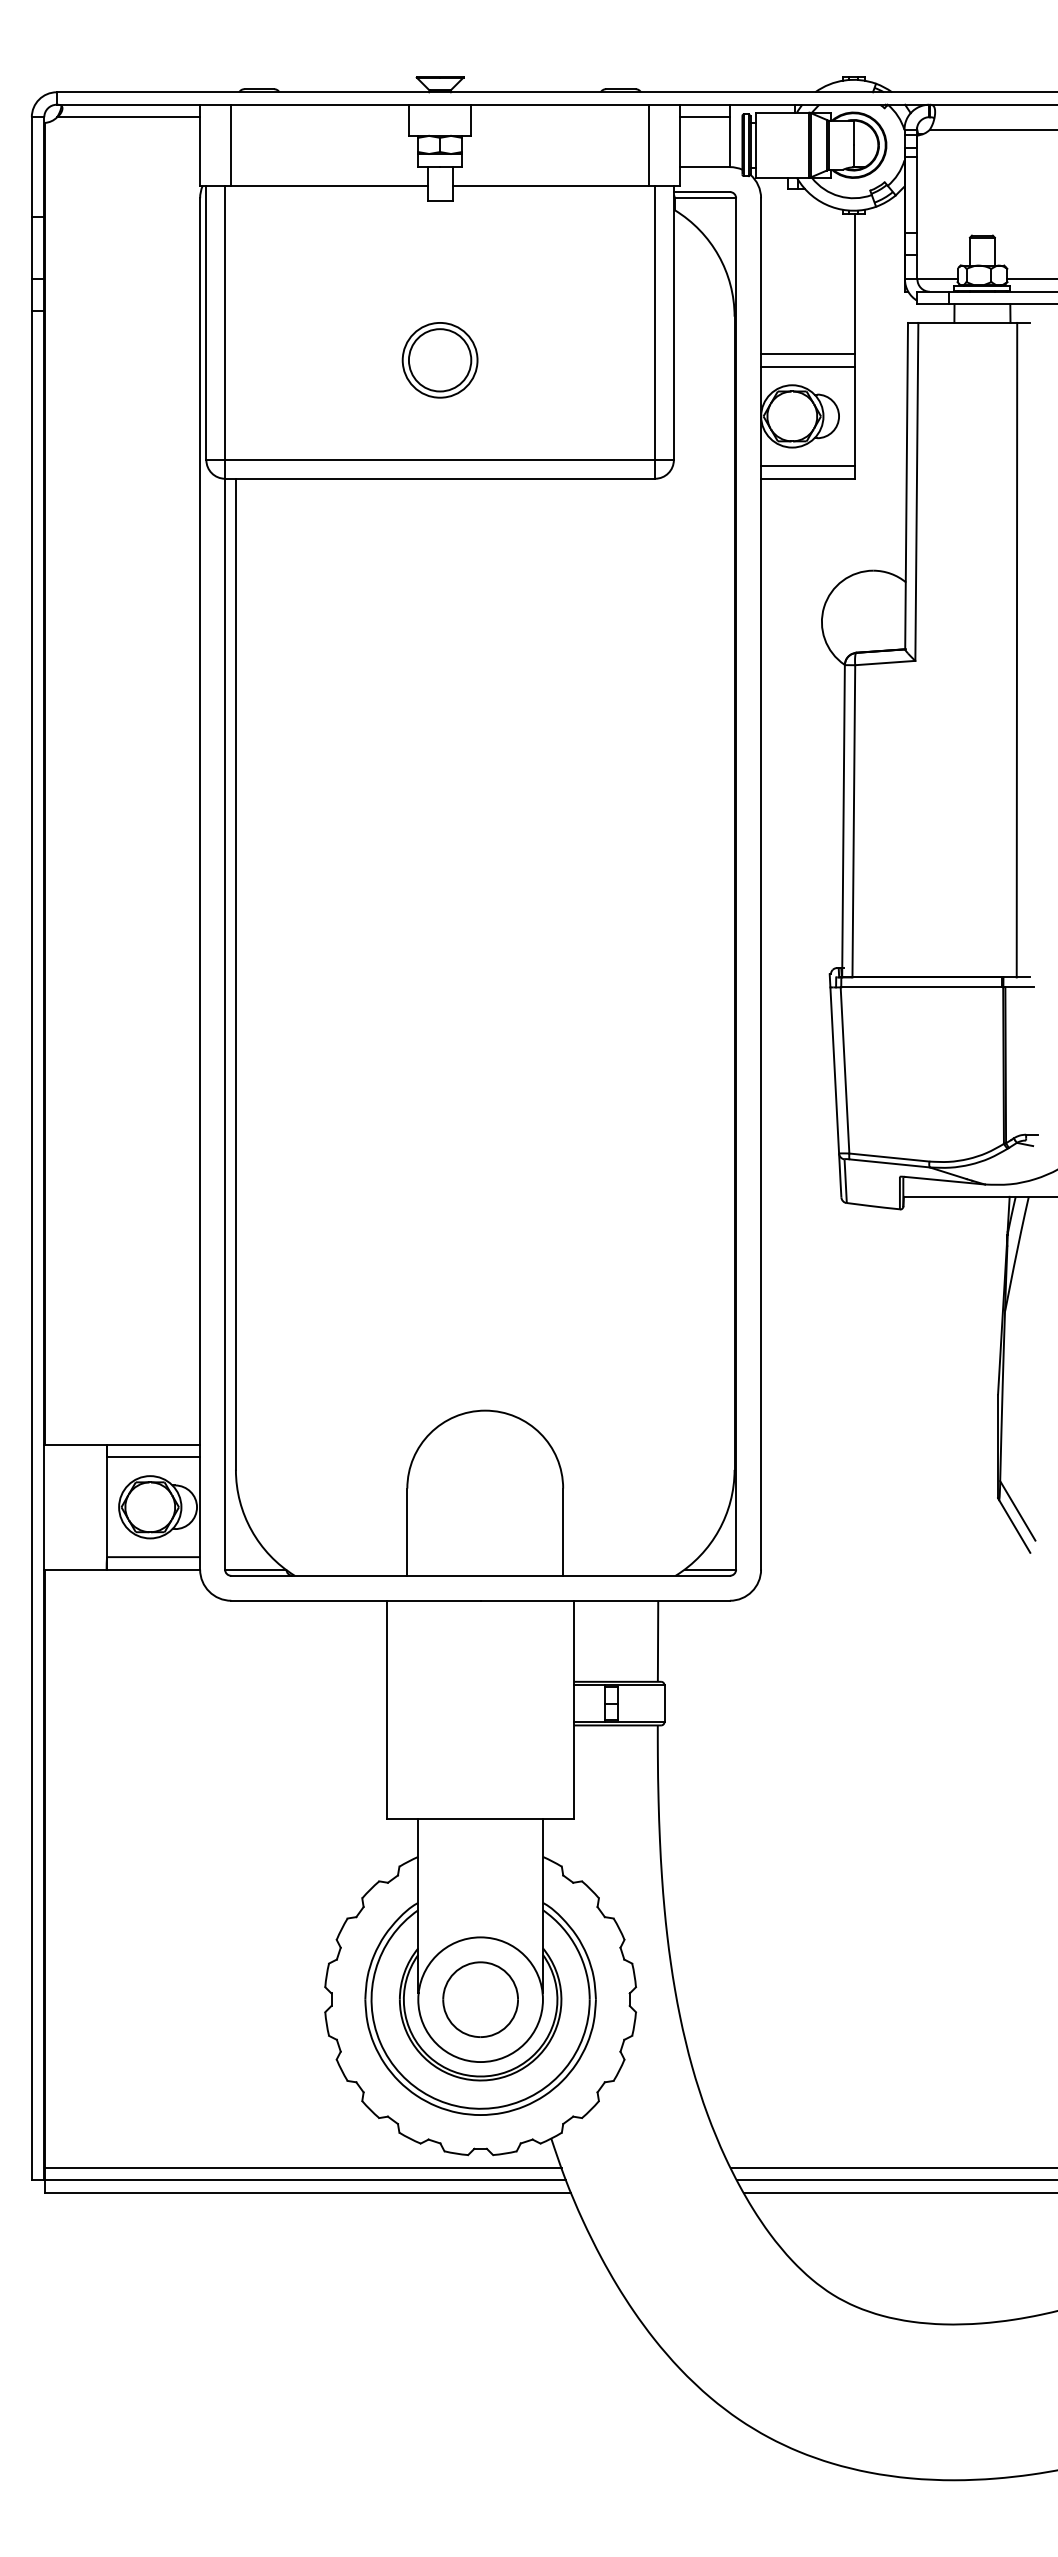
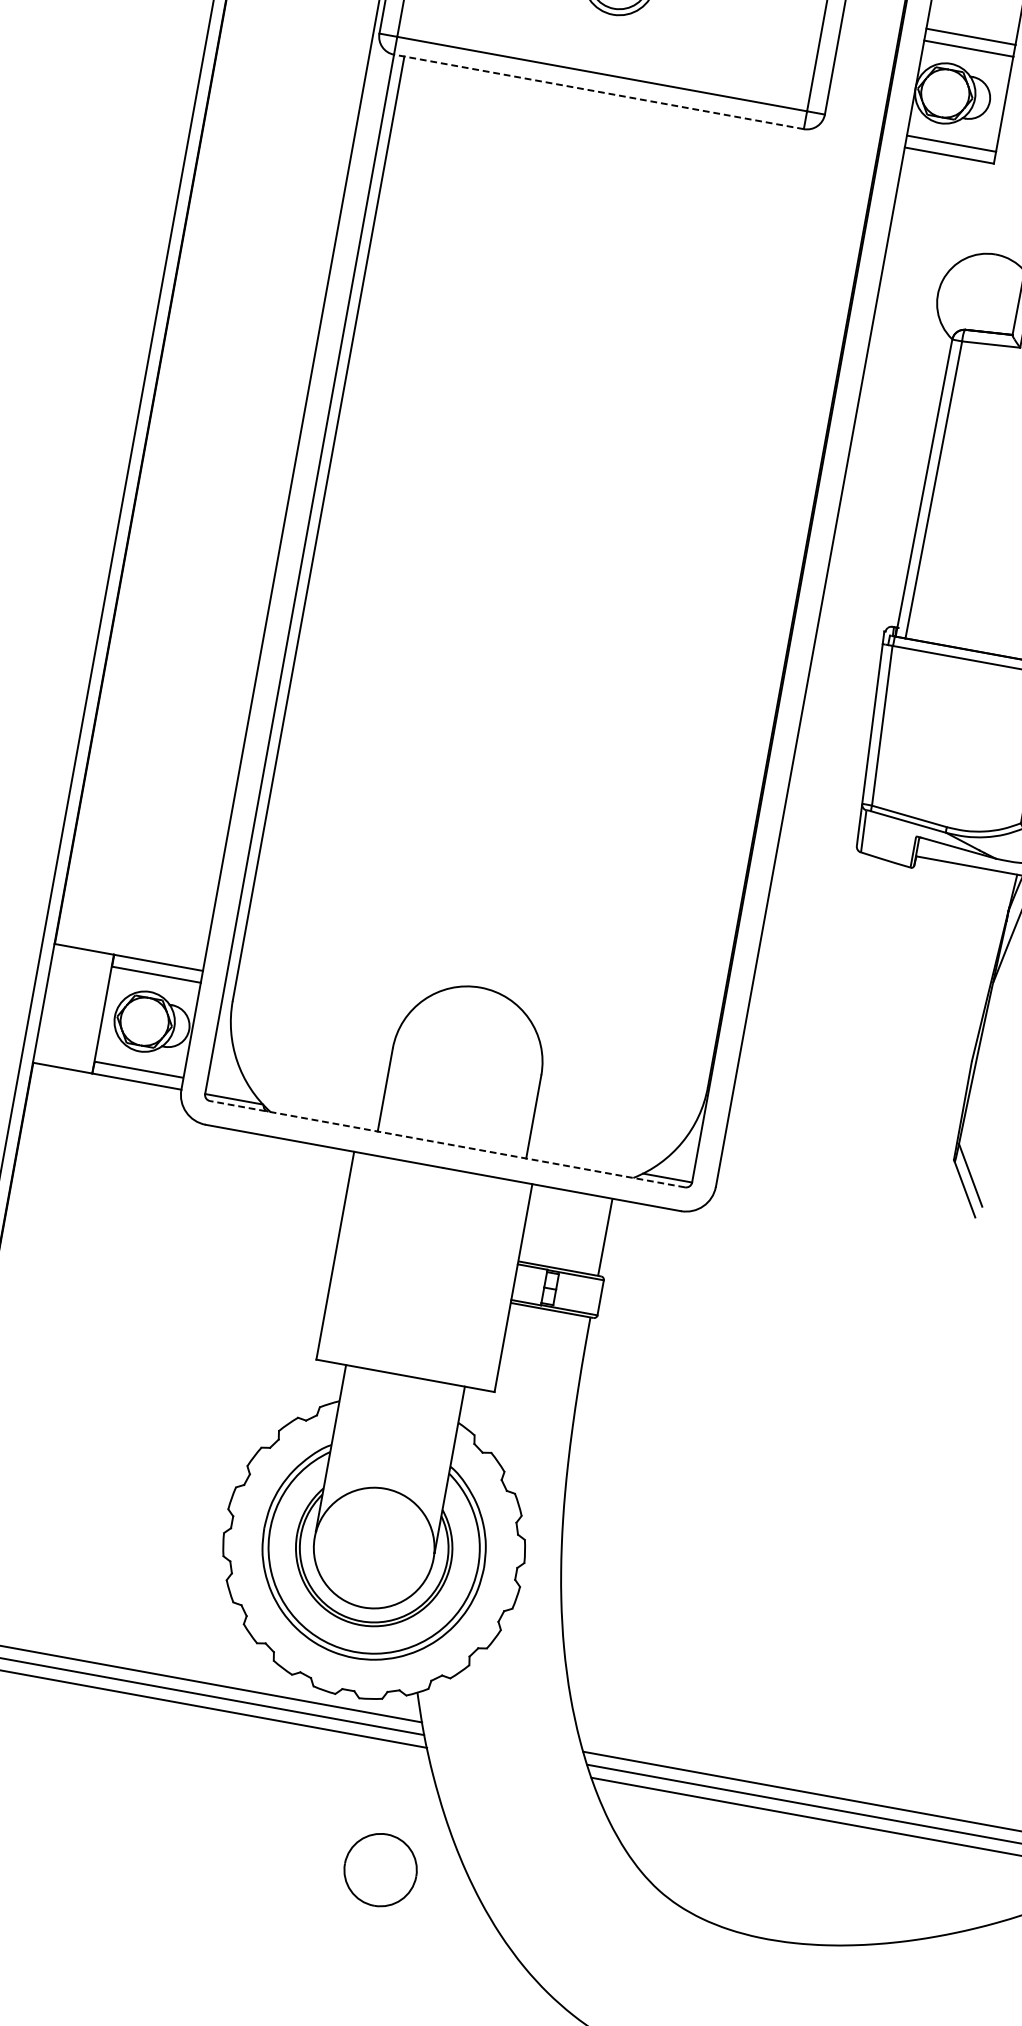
line: (439, 478) -> (598, 91), solid -> dashed
line: (480, 1575) -> (447, 1143), solid -> dashed
part: (480, 1999) -> (380, 1869), moved

